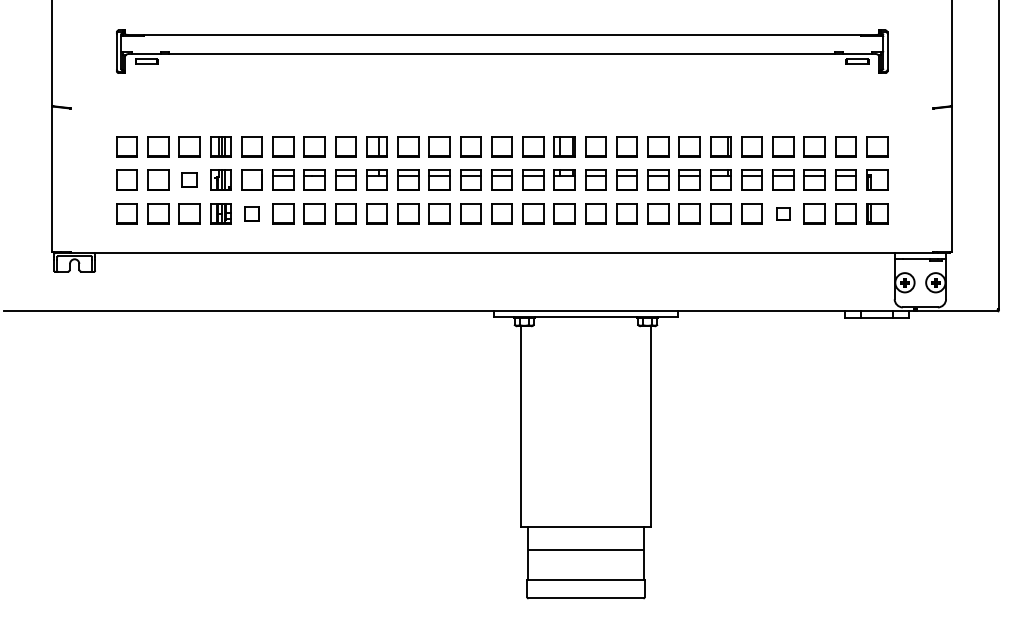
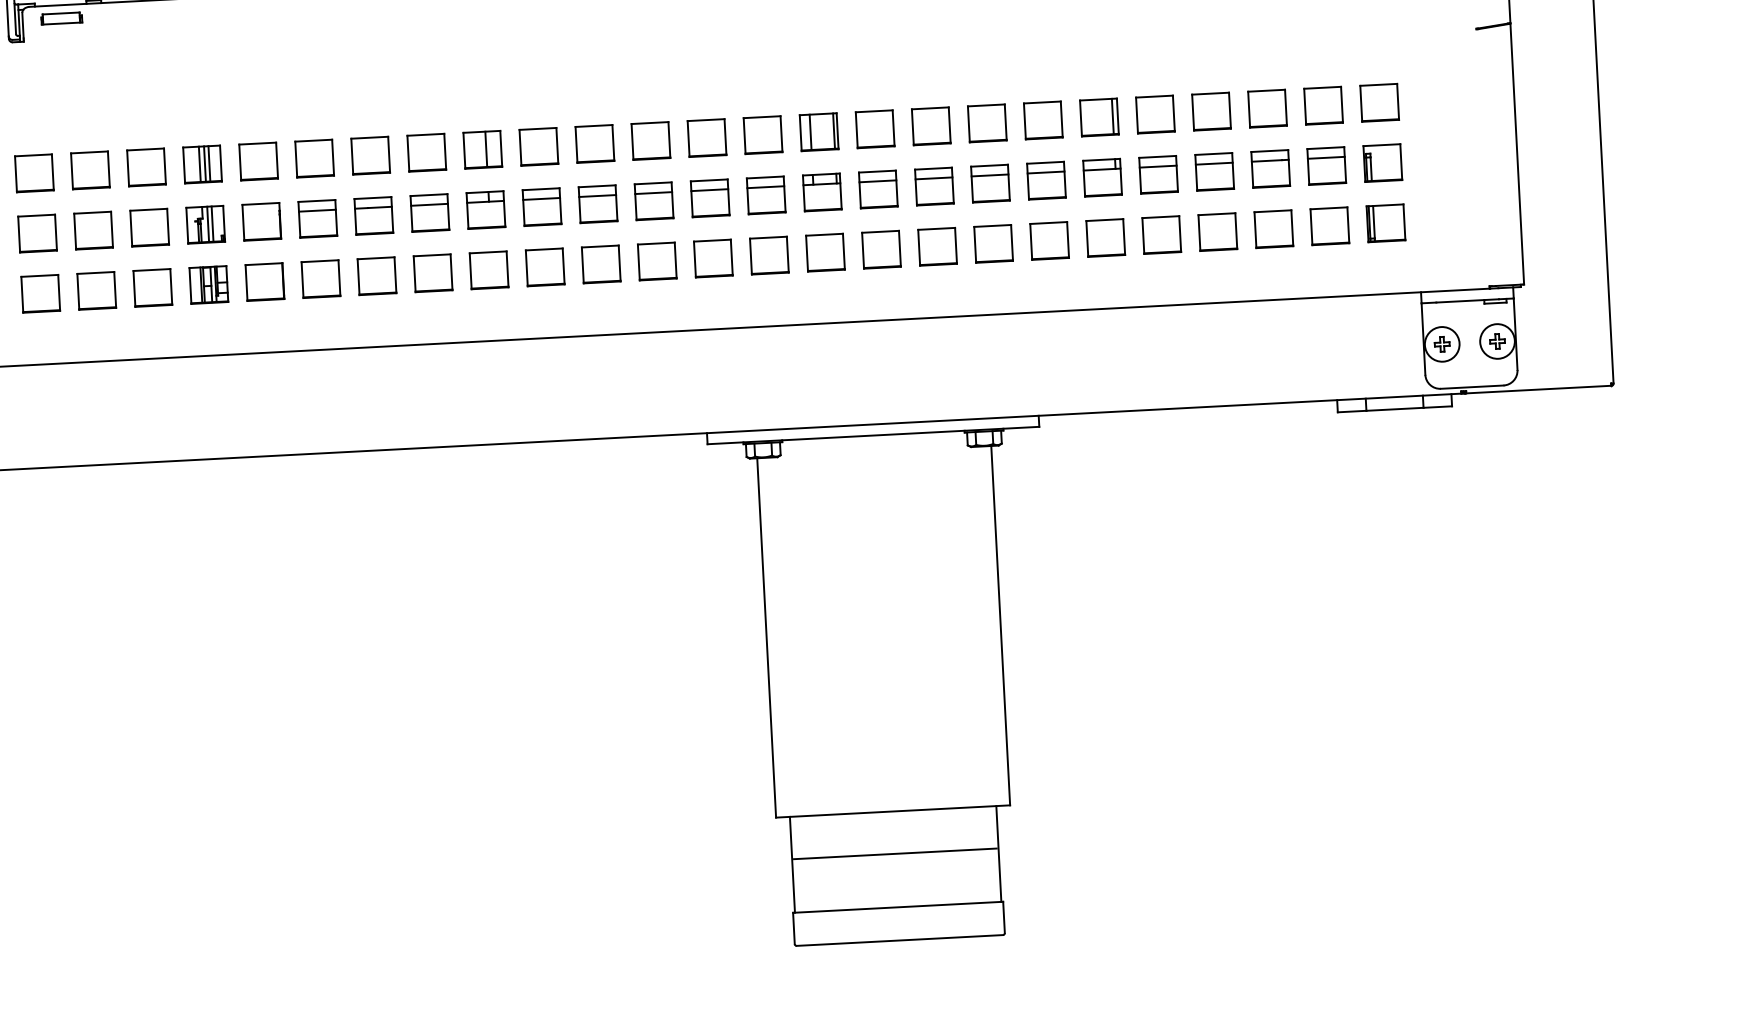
part: (189, 179) -> (149, 226), size x1.43
part: (251, 213) -> (263, 281), size x1.43
part: (783, 213) -> (1217, 231), size x1.67

